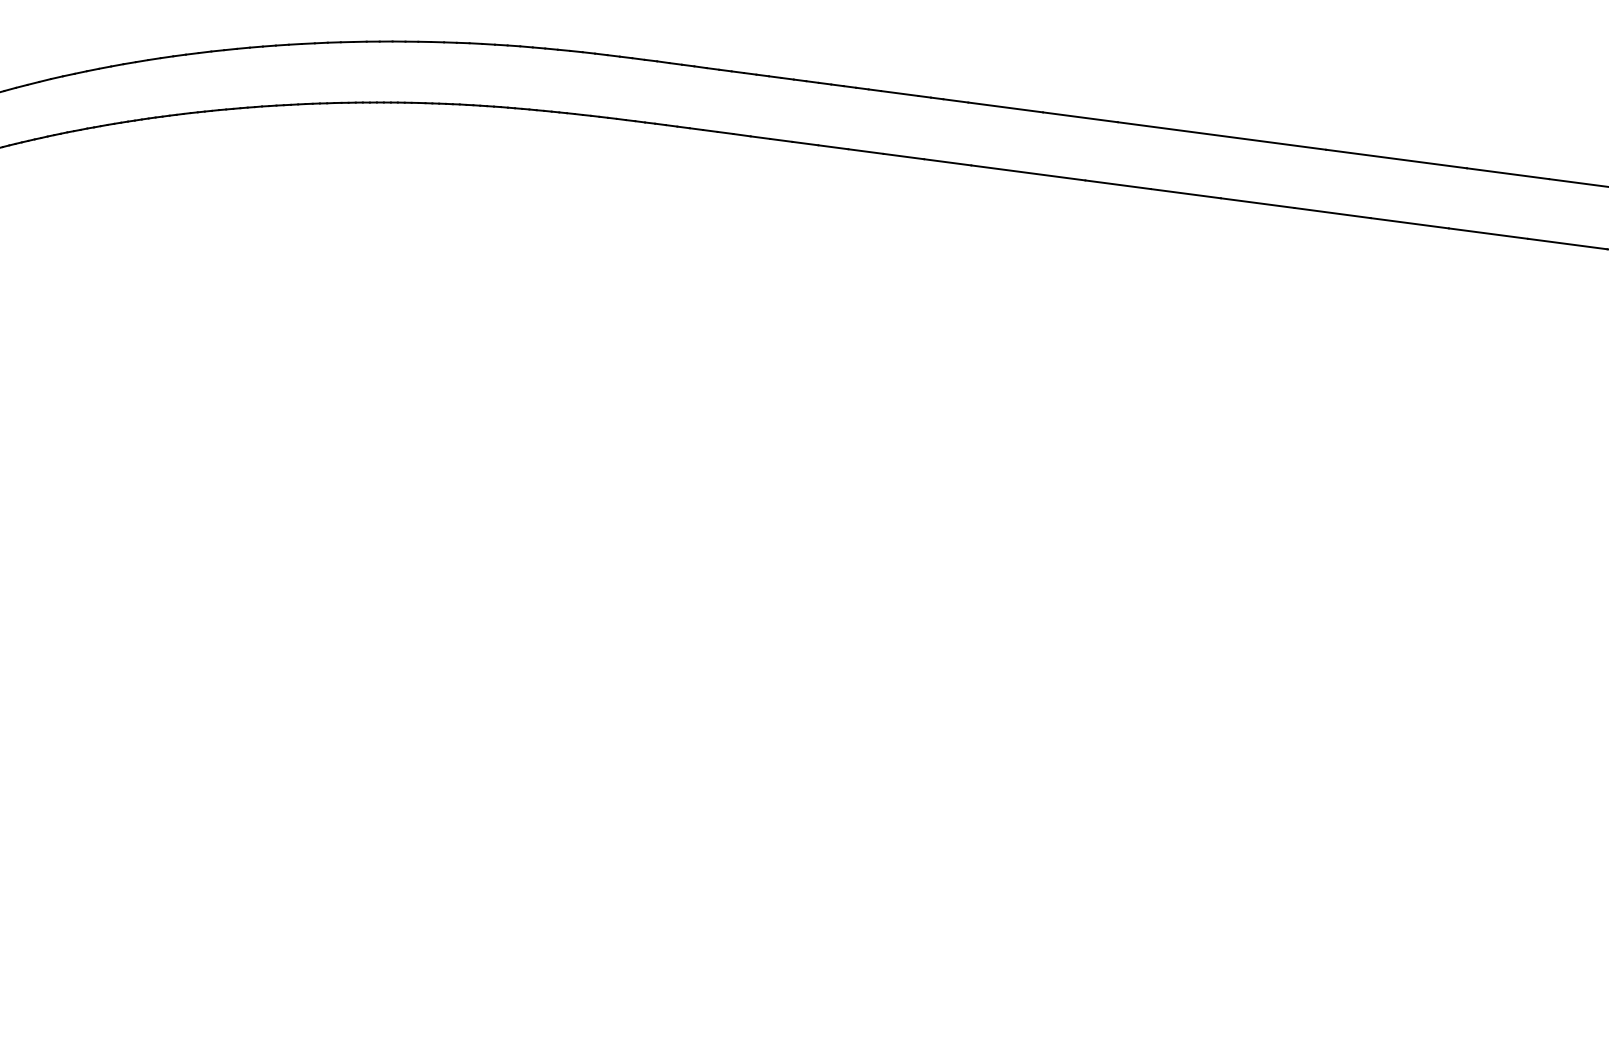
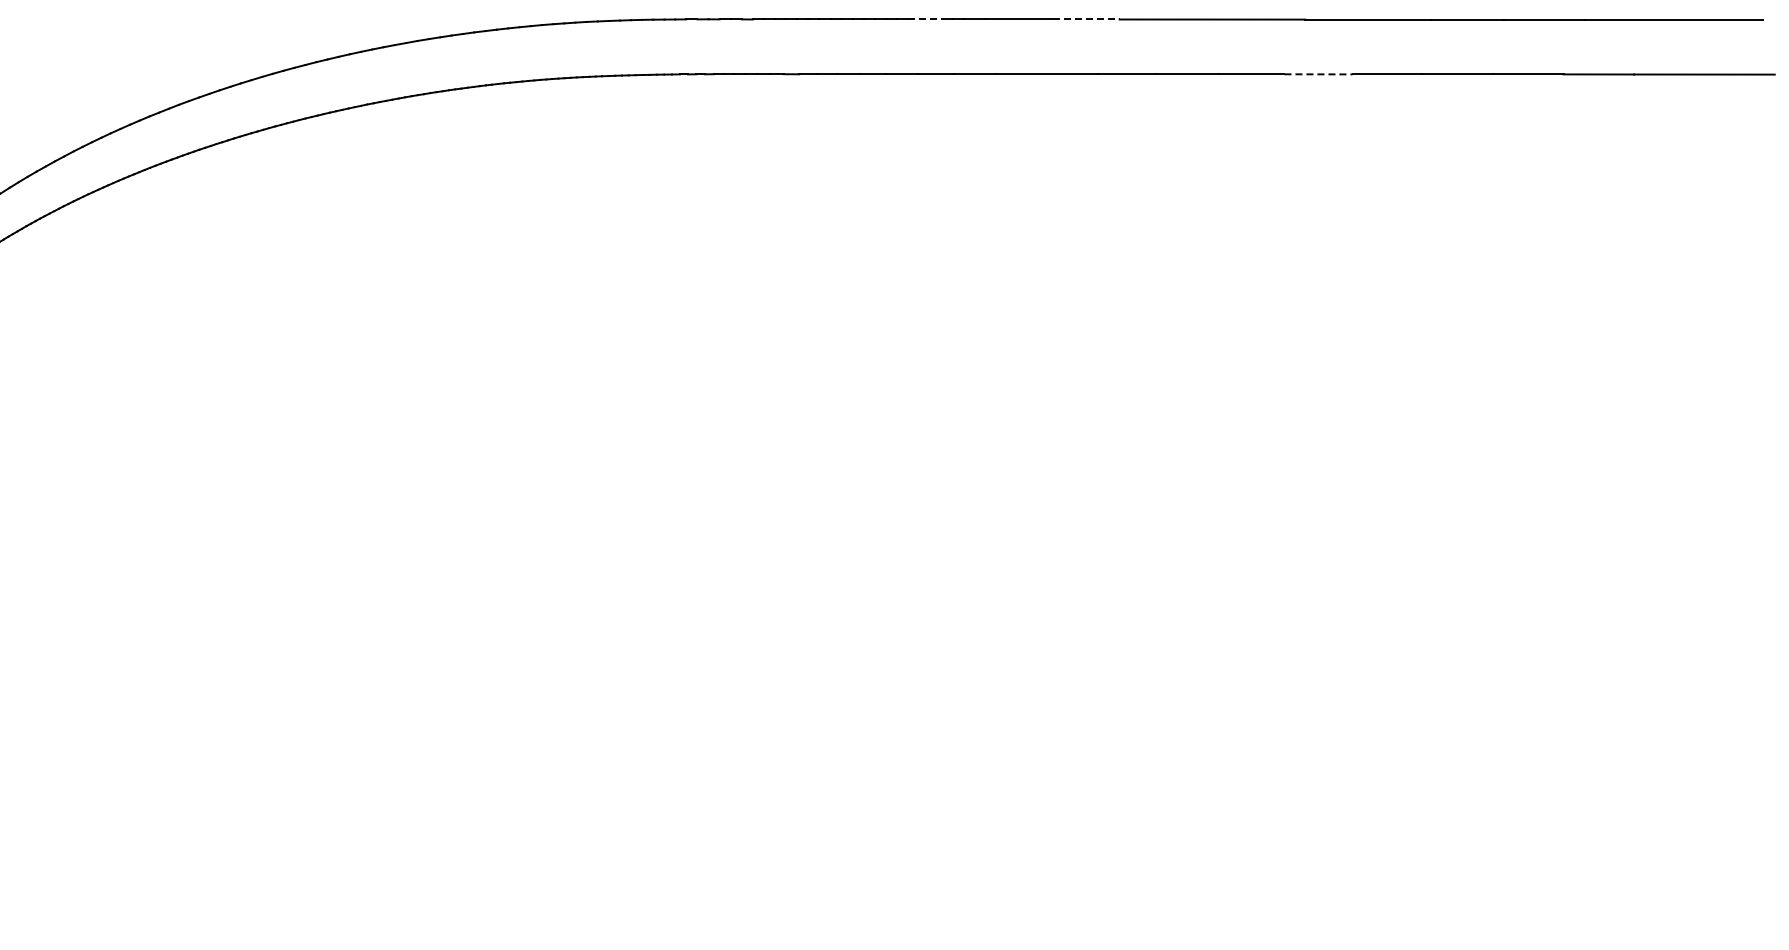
line: (900, 93) -> (925, 19), solid -> dashed
line: (1080, 117) -> (1086, 19), solid -> dashed
line: (1332, 213) -> (1318, 74), solid -> dashed

